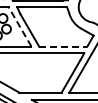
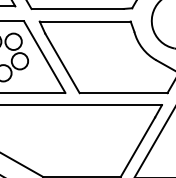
line: (20, 26) -> (45, 56), dashed -> solid
line: (63, 46) -> (124, 92), dashed -> solid

